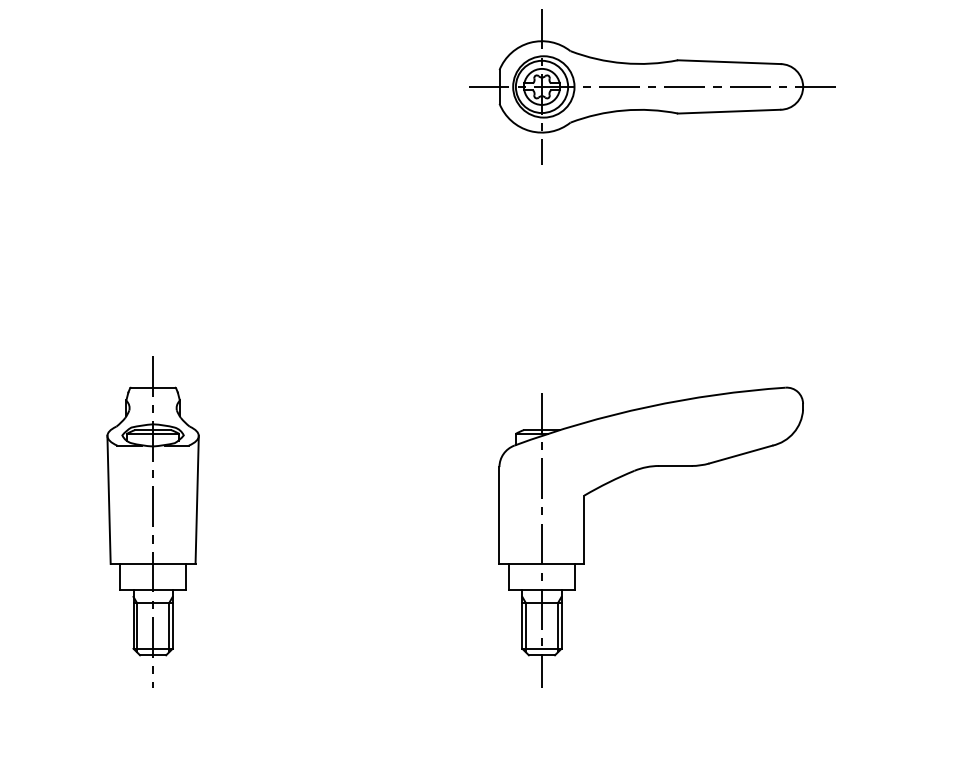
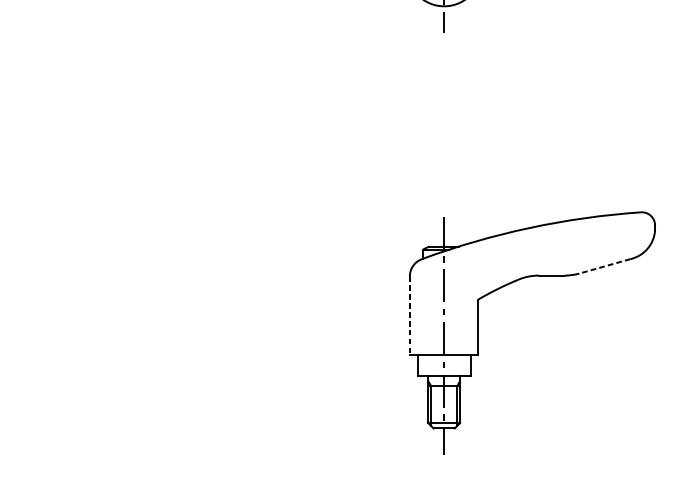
line: (740, 454) -> (604, 266), solid -> dashed
line: (499, 515) -> (409, 315), solid -> dashed
part: (152, 521) -> (129, 320), removed

